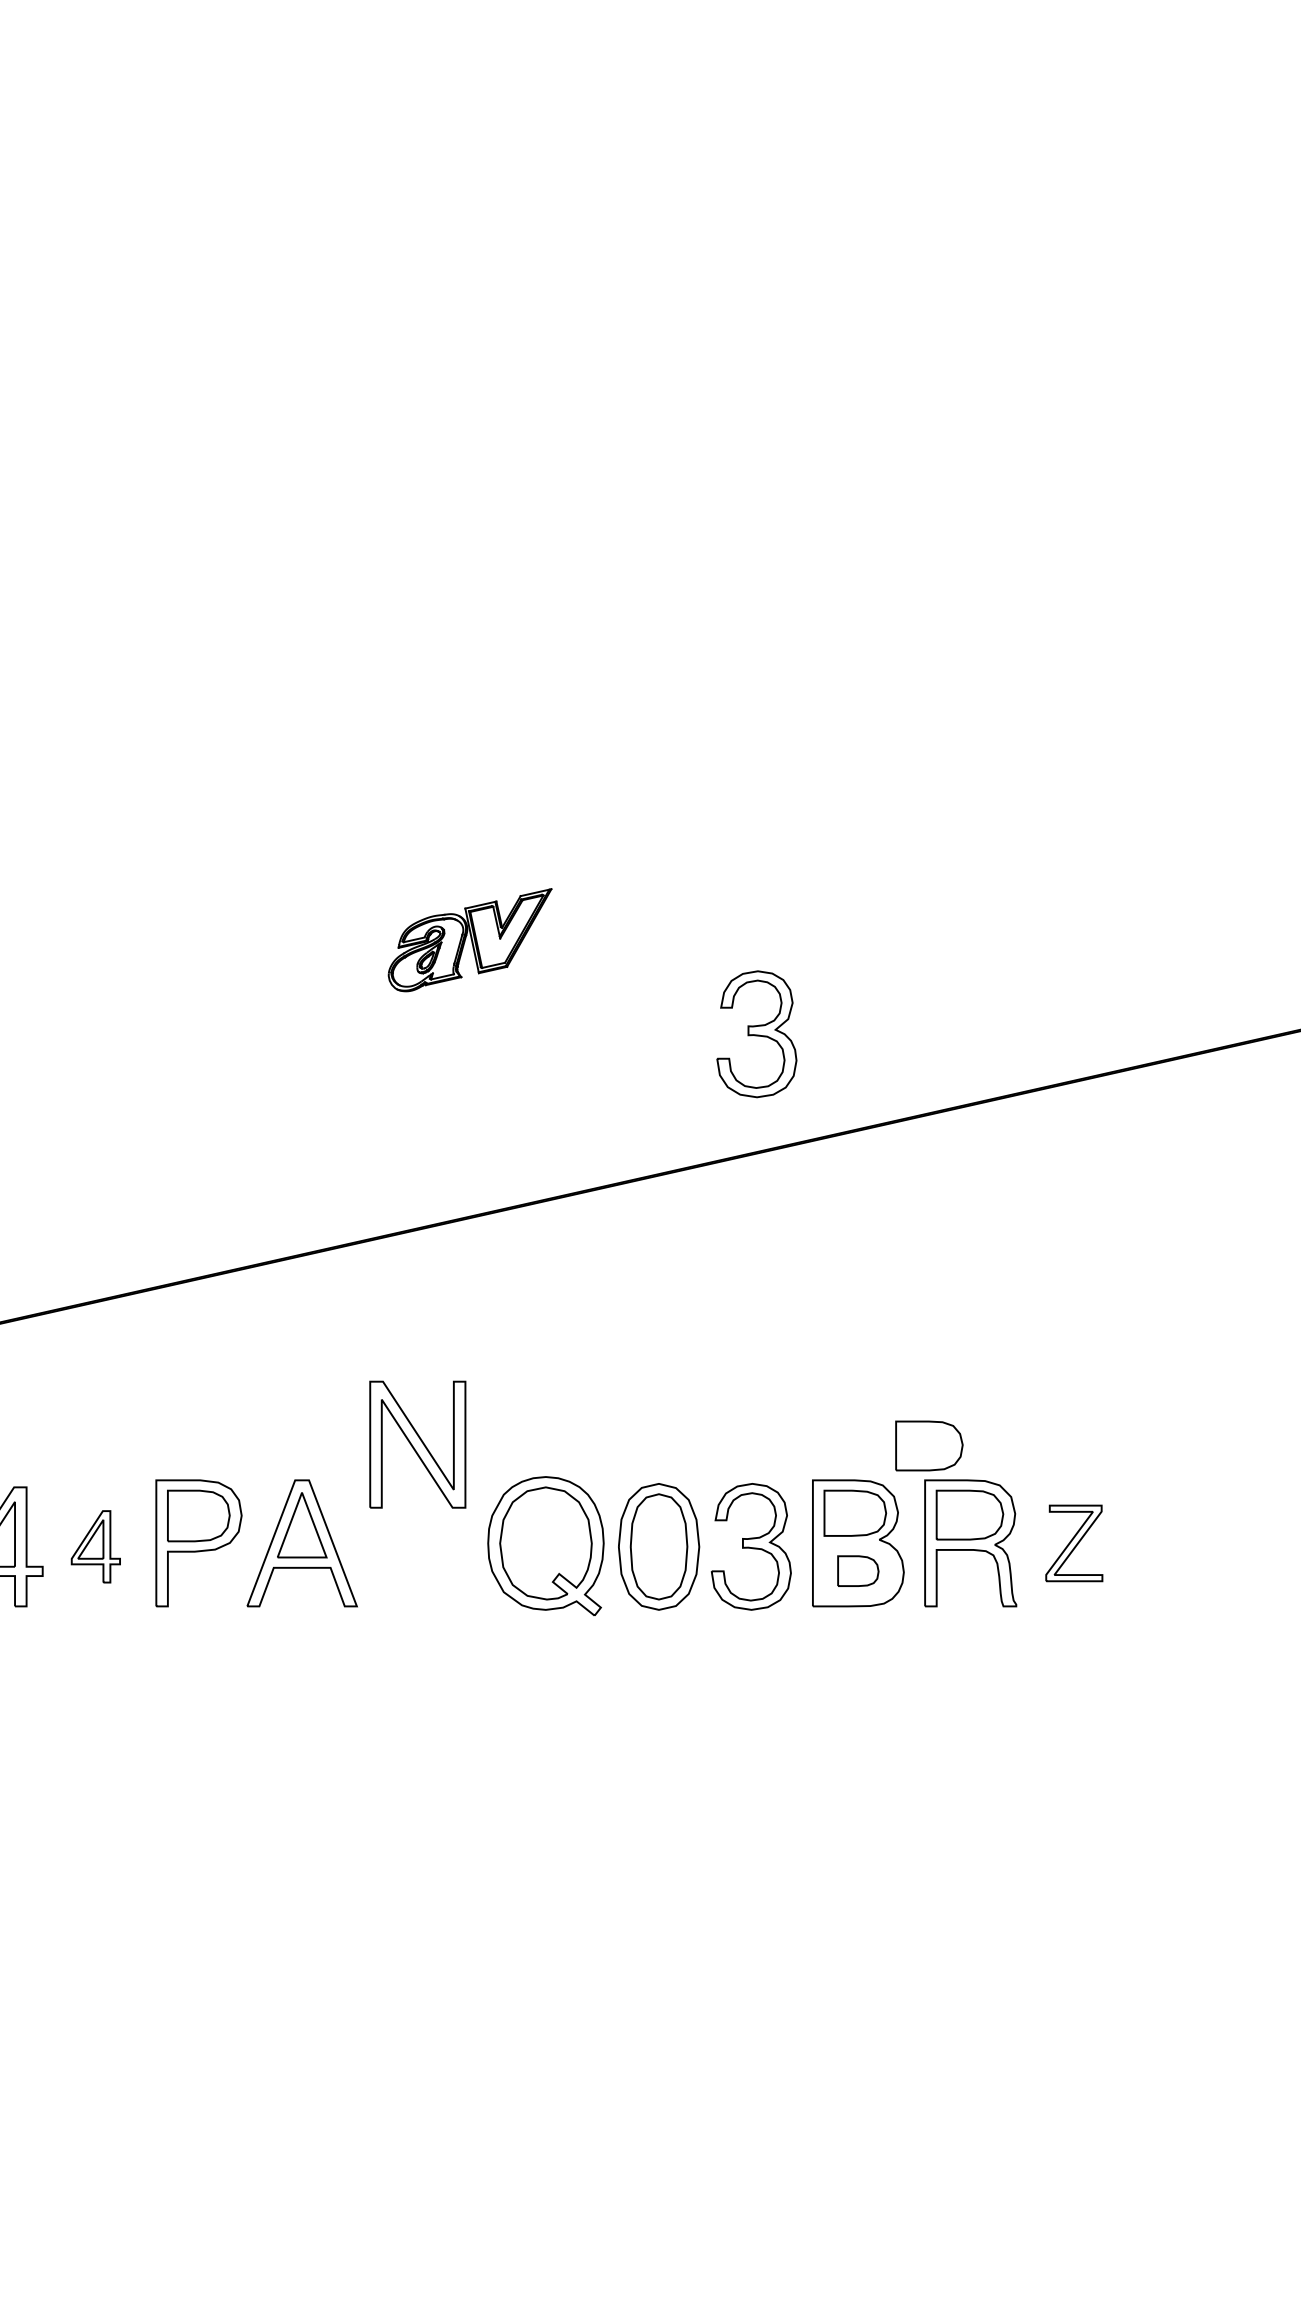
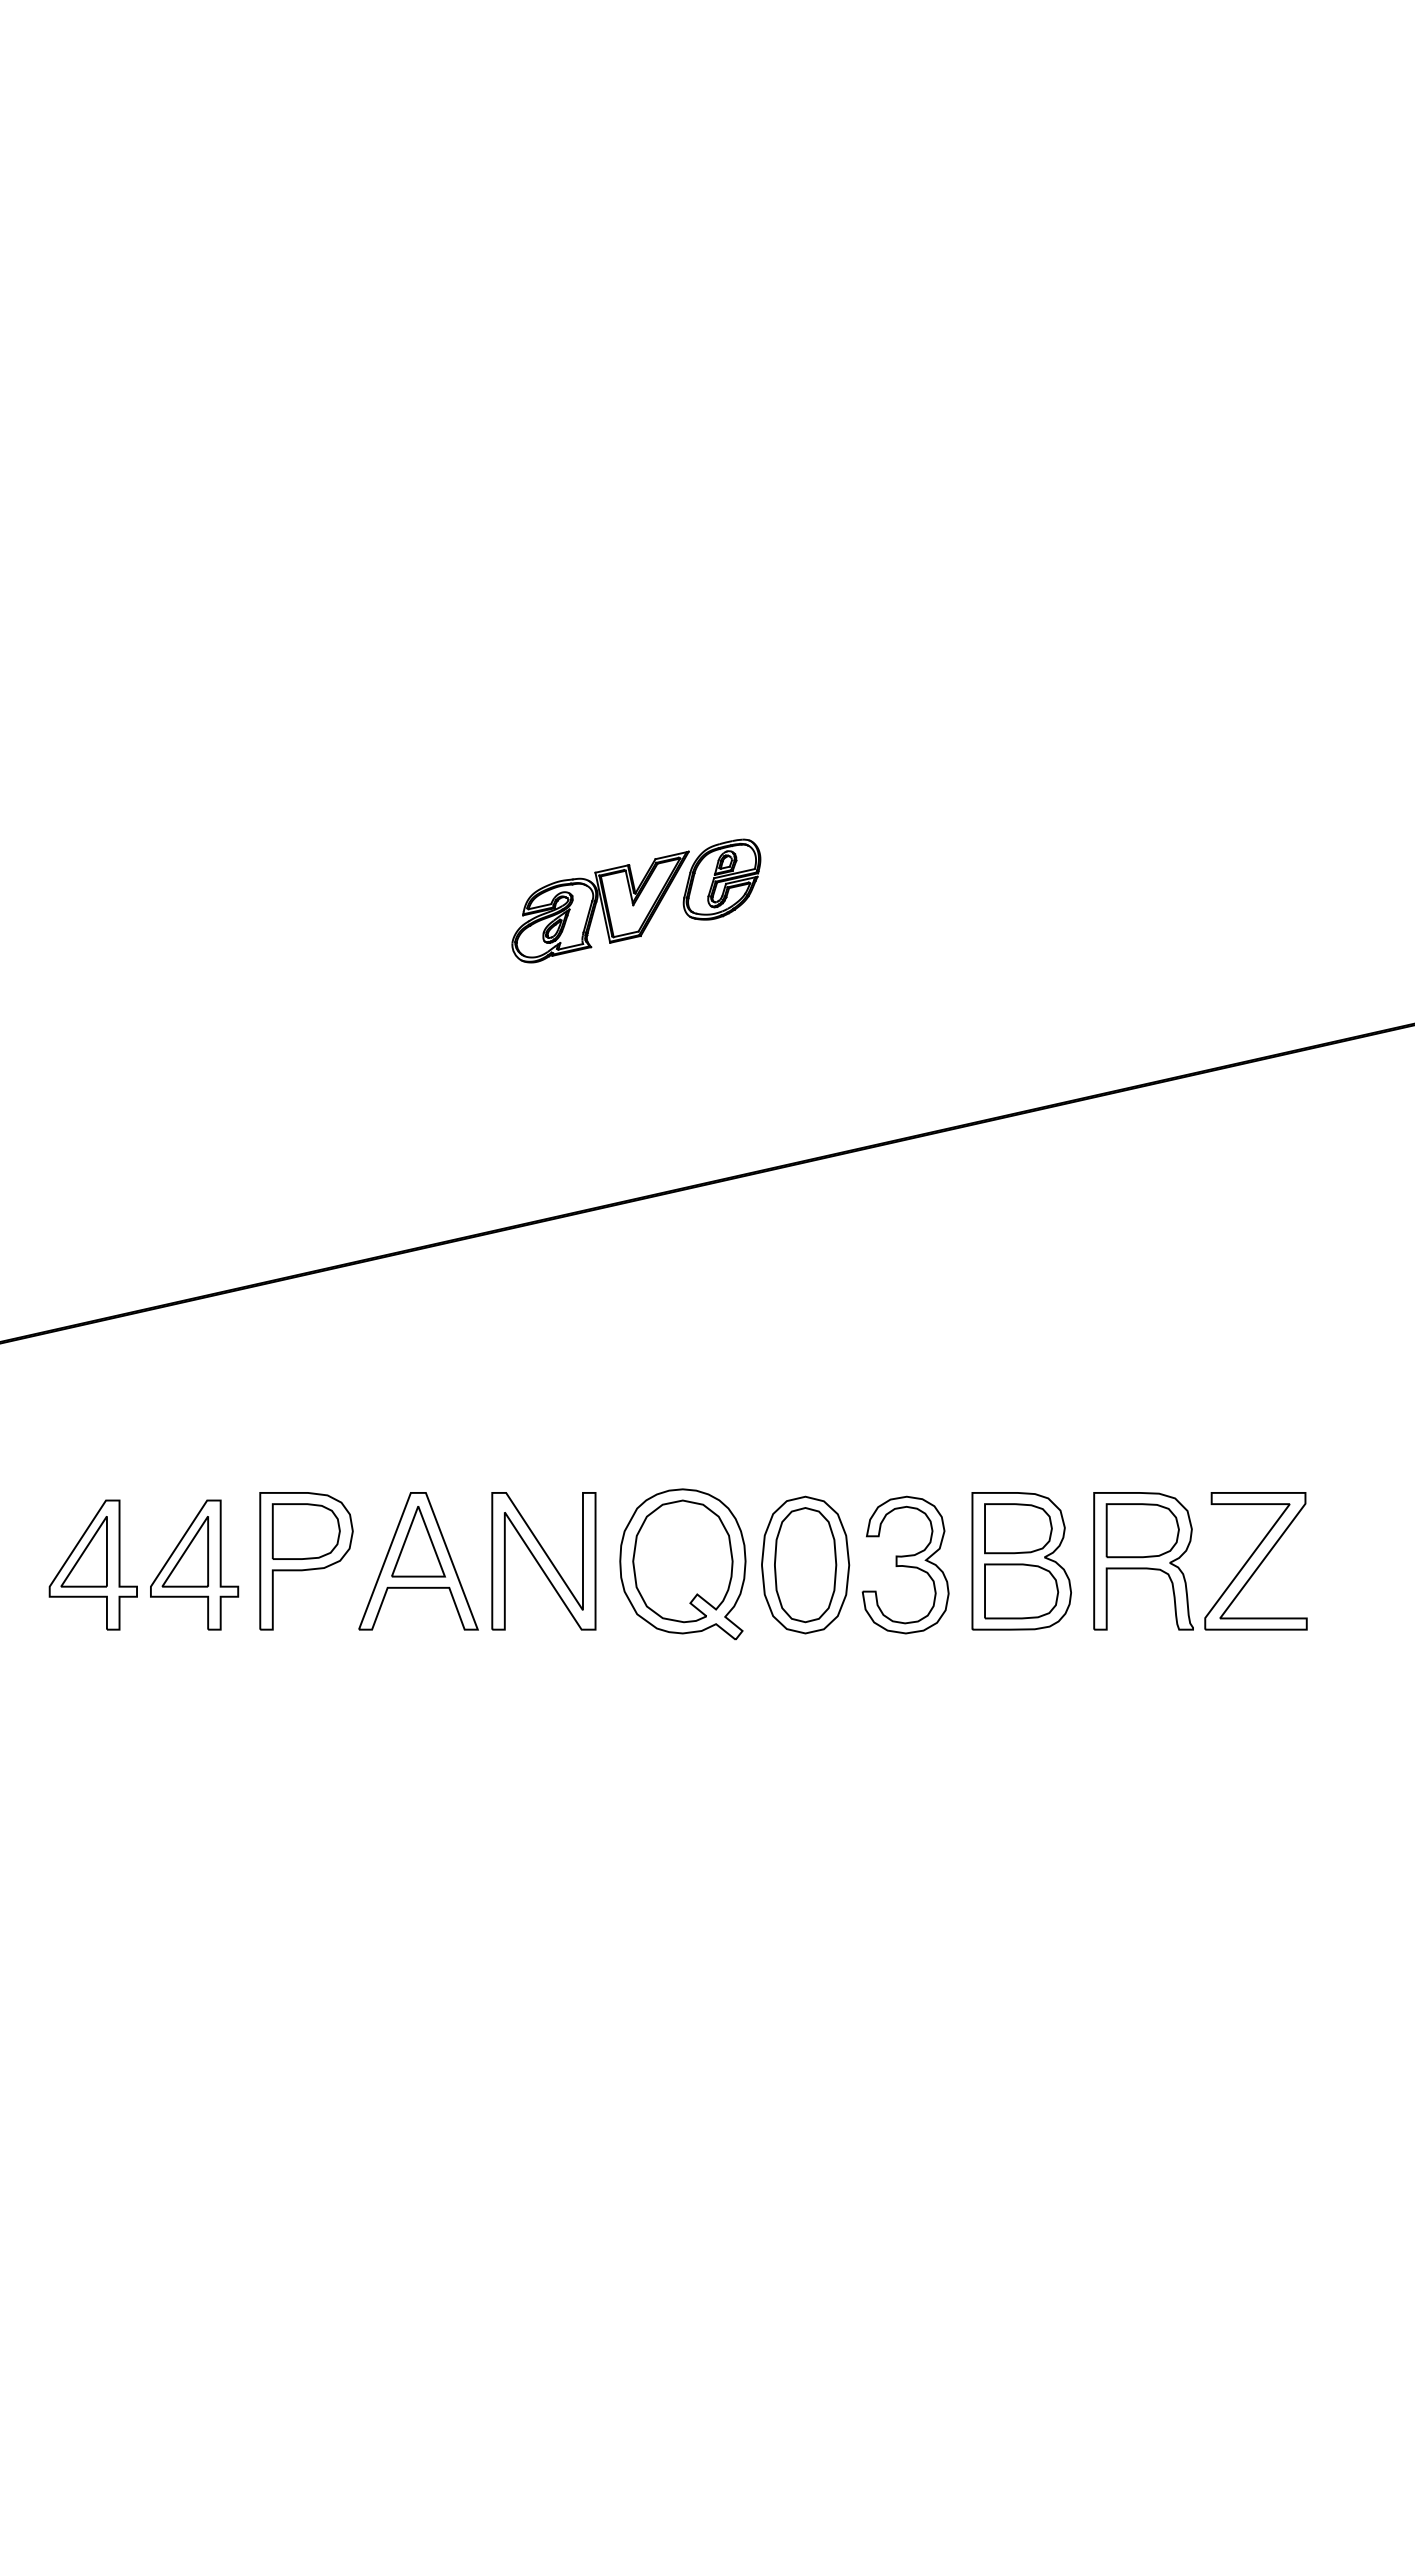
part: (581, 914) -> (721, 879), added
part: (756, 1033) -> (911, 1008), removed
part: (417, 1444) -> (543, 1561), moved
part: (929, 1445) -> (1098, 1455), removed
part: (1073, 1543) -> (1255, 1561), size x1.67
part: (95, 1546) -> (194, 1564), size x1.67
part: (858, 1571) -> (1021, 1591), size x1.67

